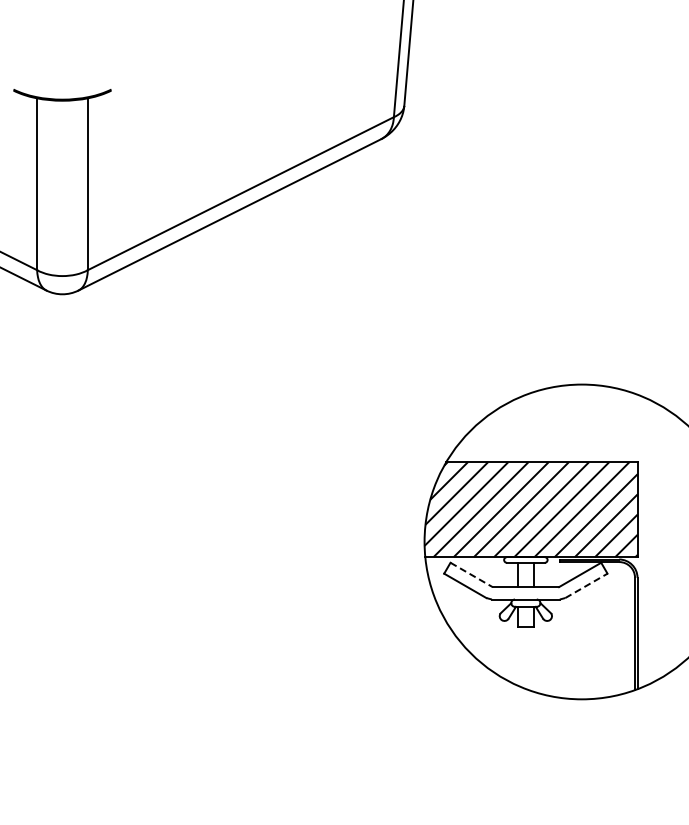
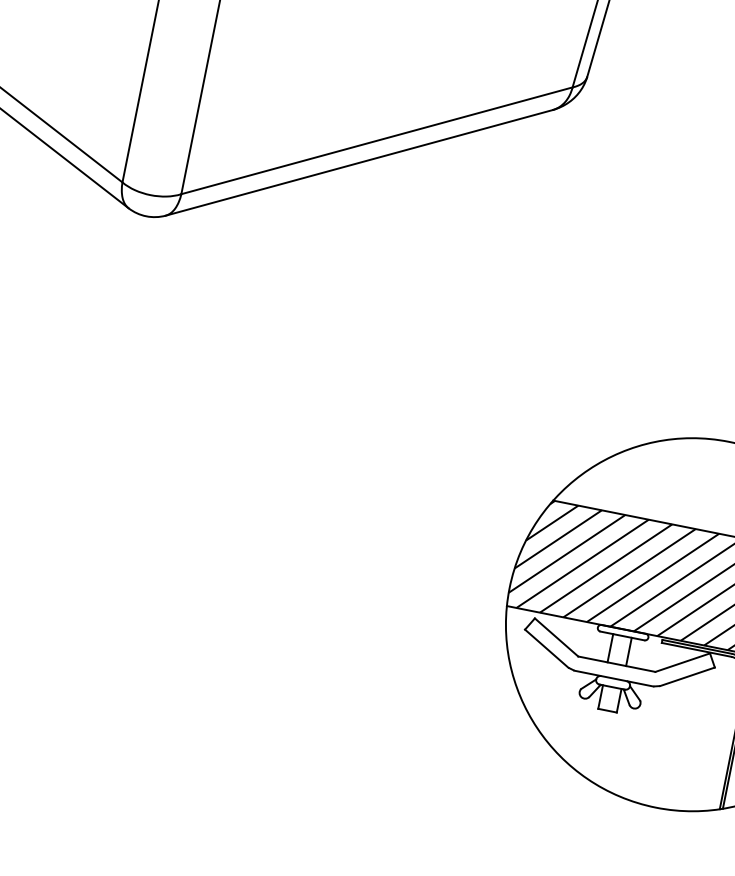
line: (472, 575) -> (557, 638), dashed -> solid
line: (586, 585) -> (687, 676), dashed -> solid

